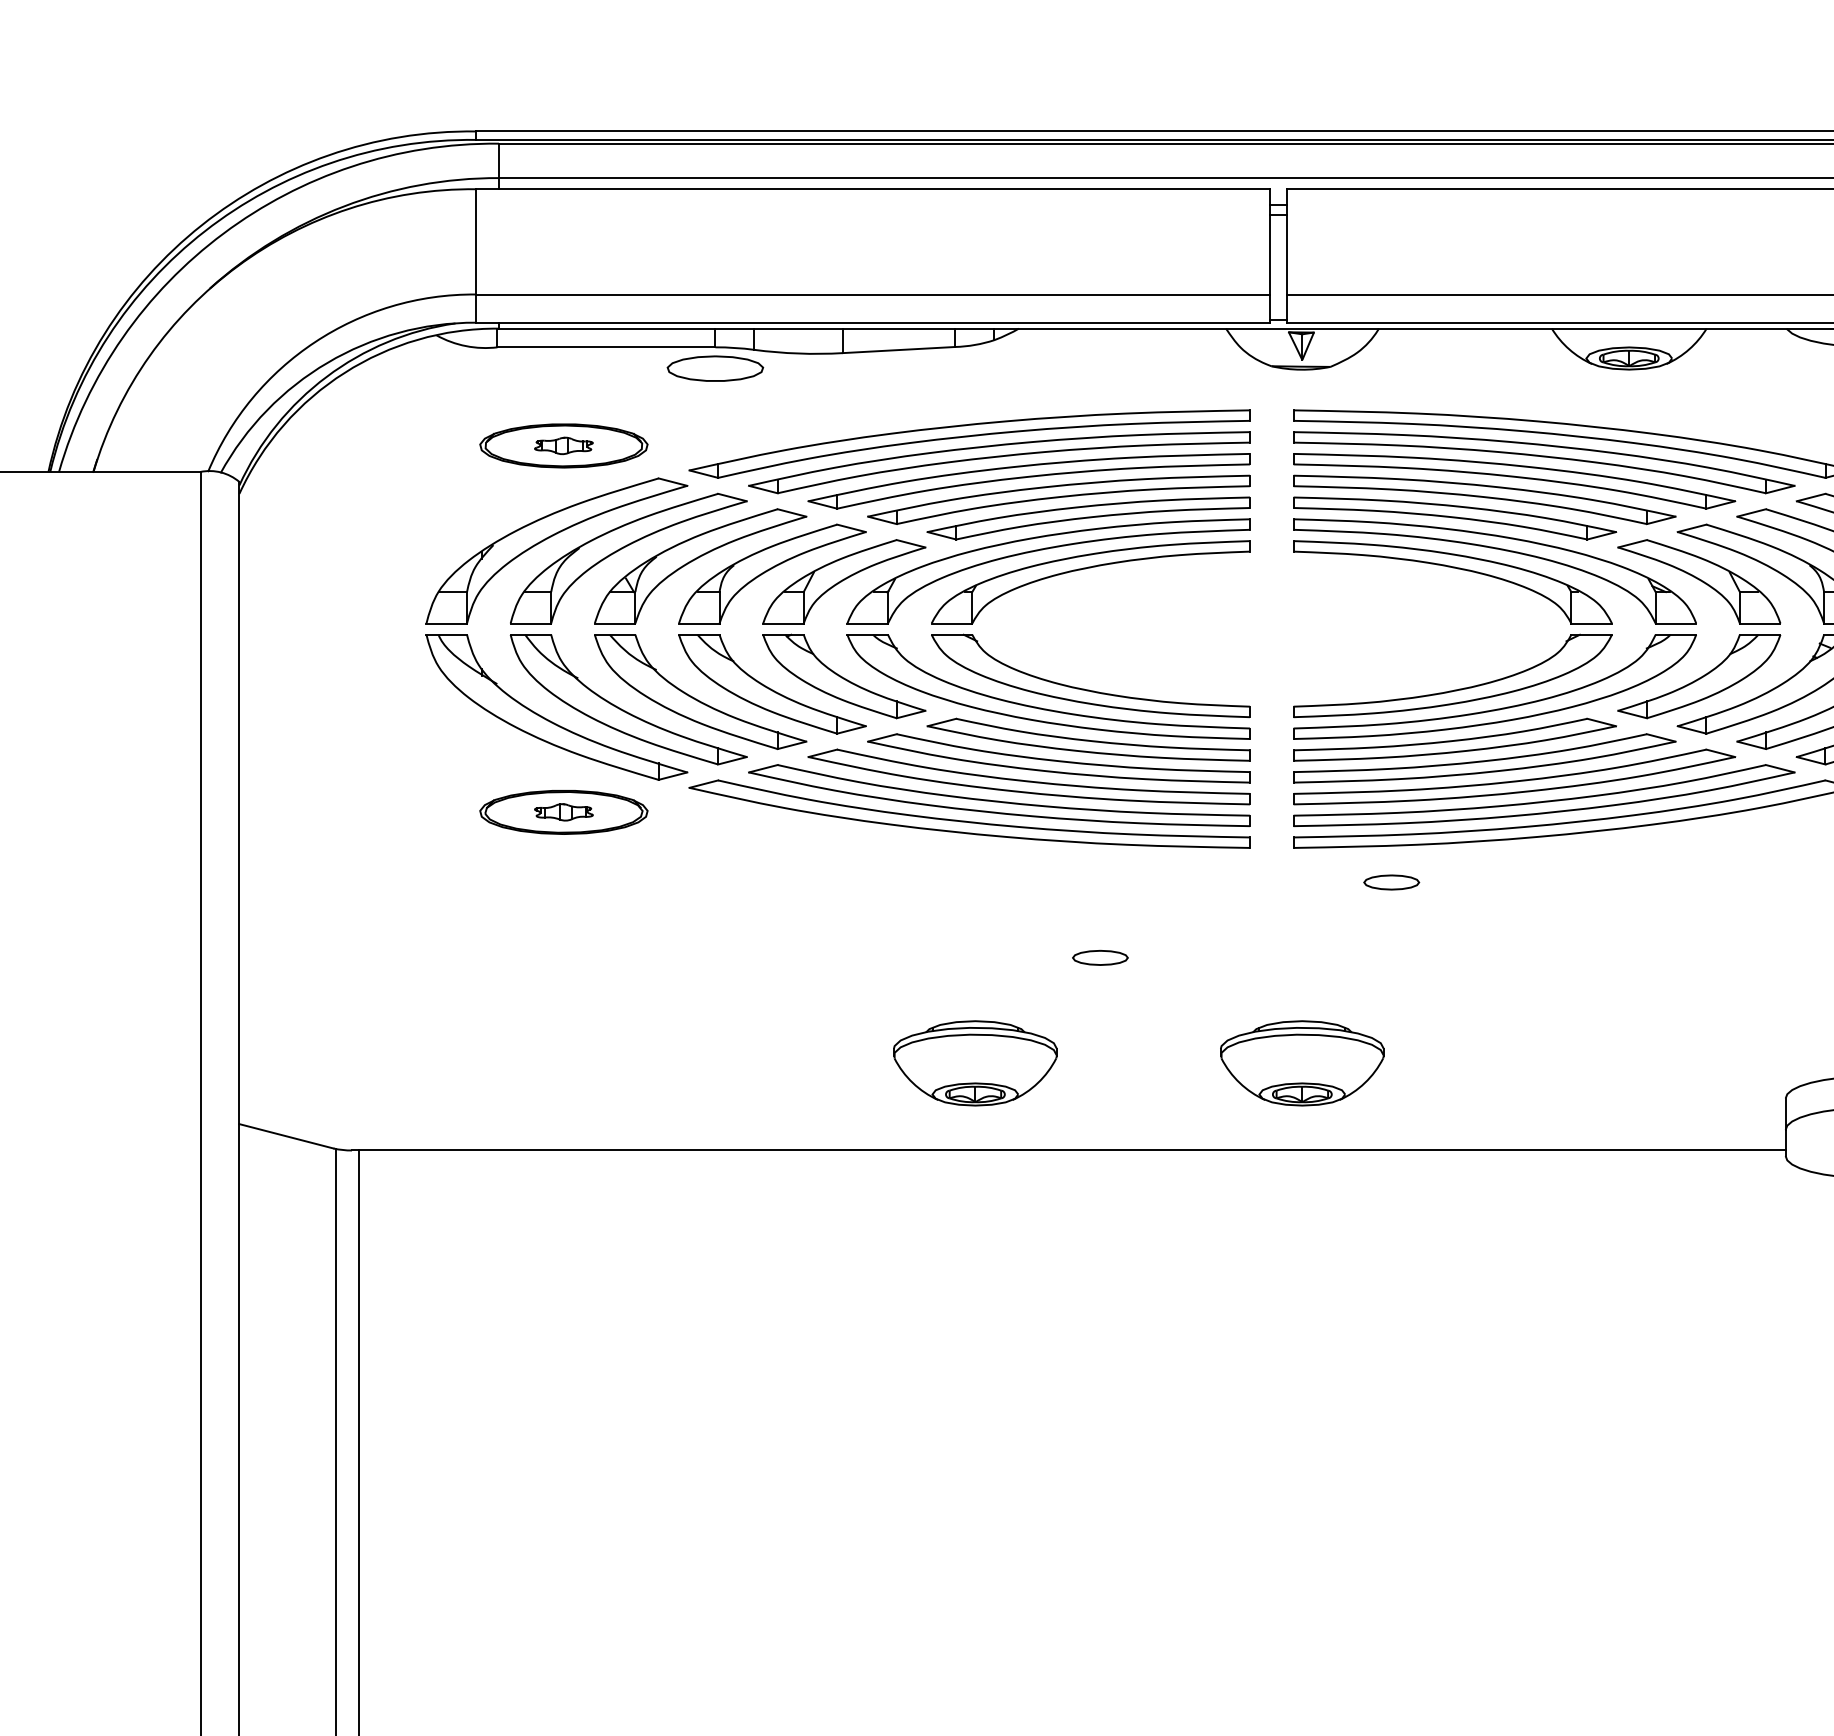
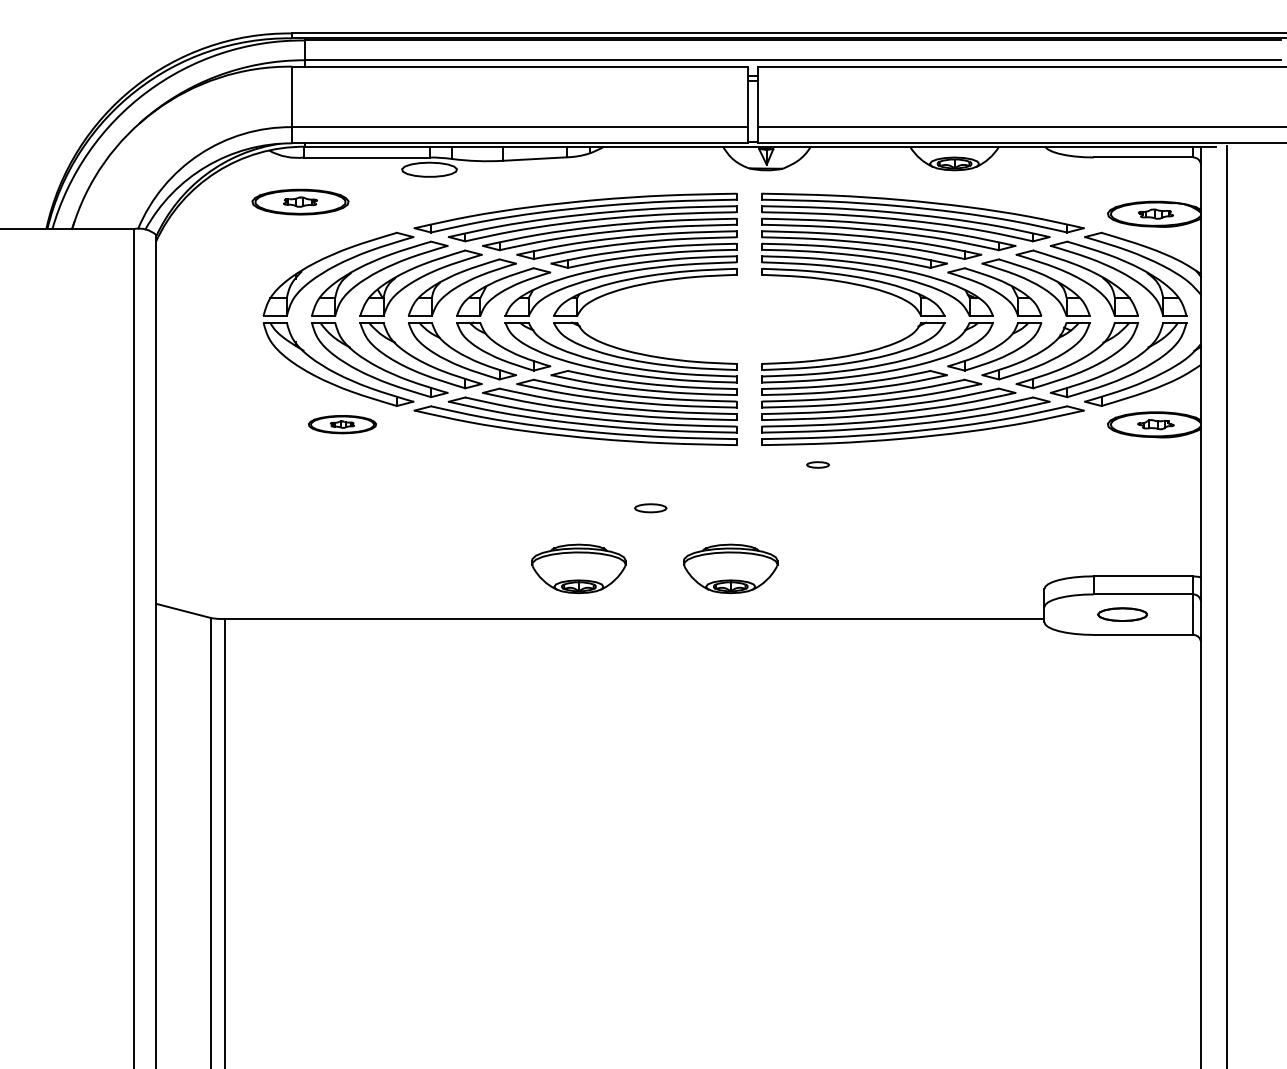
part: (563, 444) -> (300, 201), moved
part: (563, 812) -> (342, 424), size x0.7
part: (1390, 881) -> (817, 464), size x0.7
part: (1301, 1062) -> (730, 568), moved

